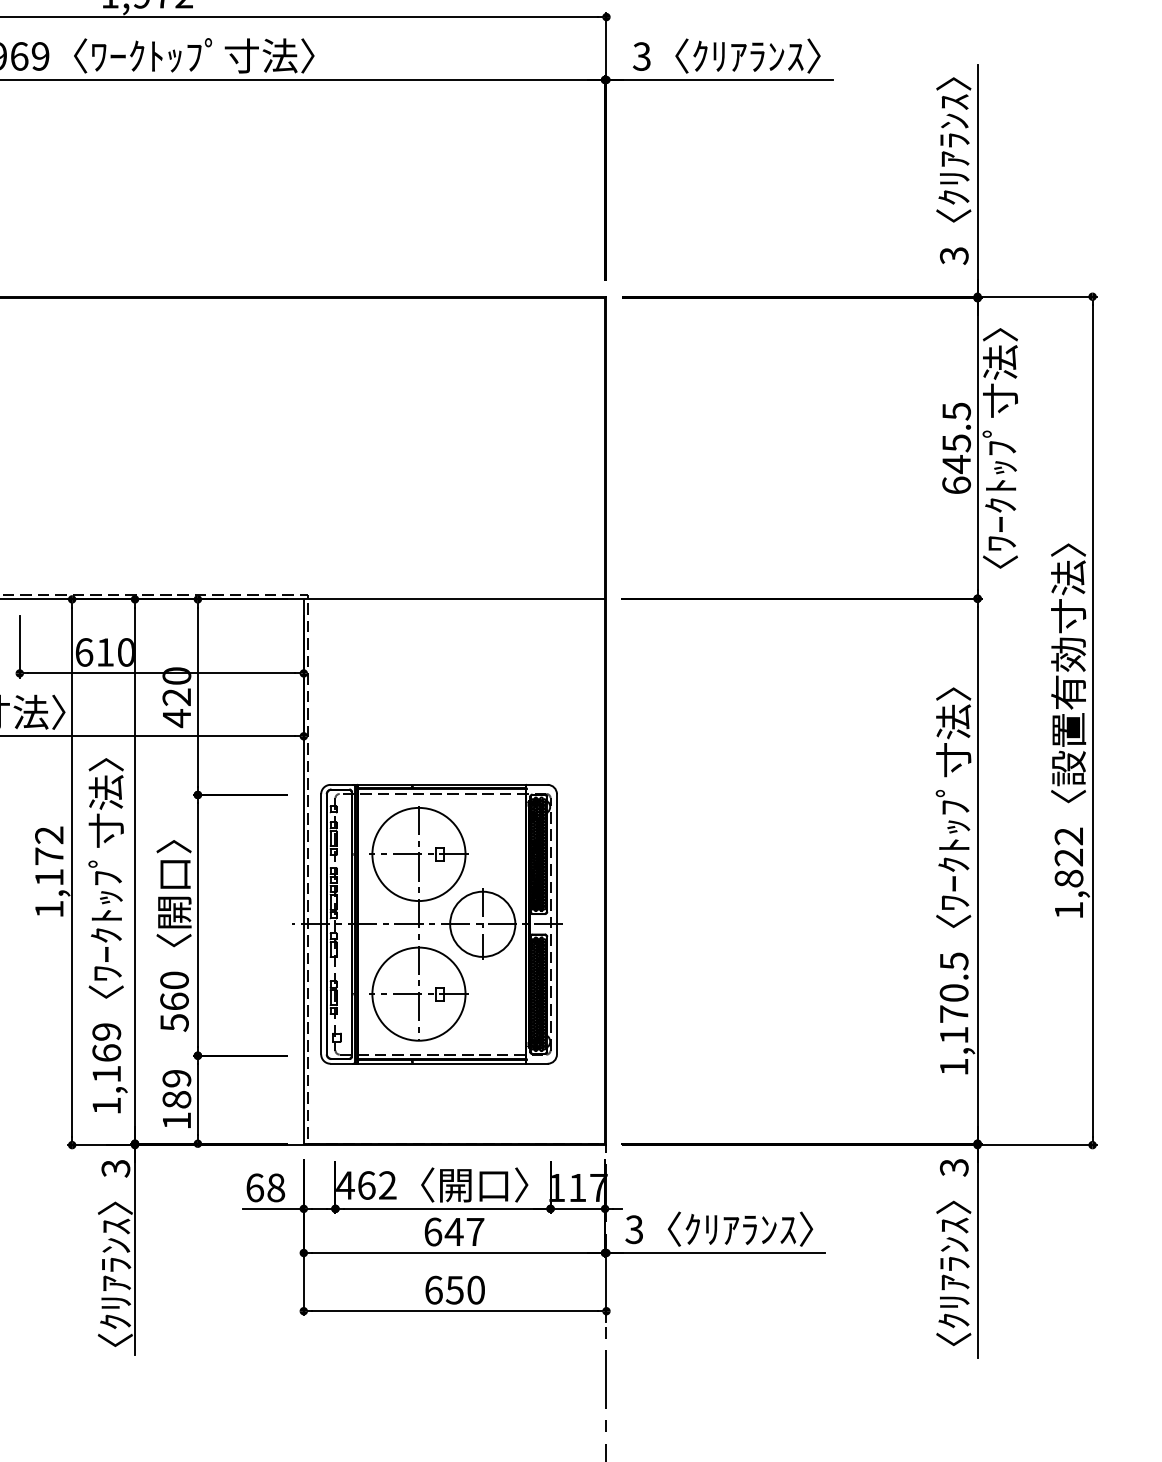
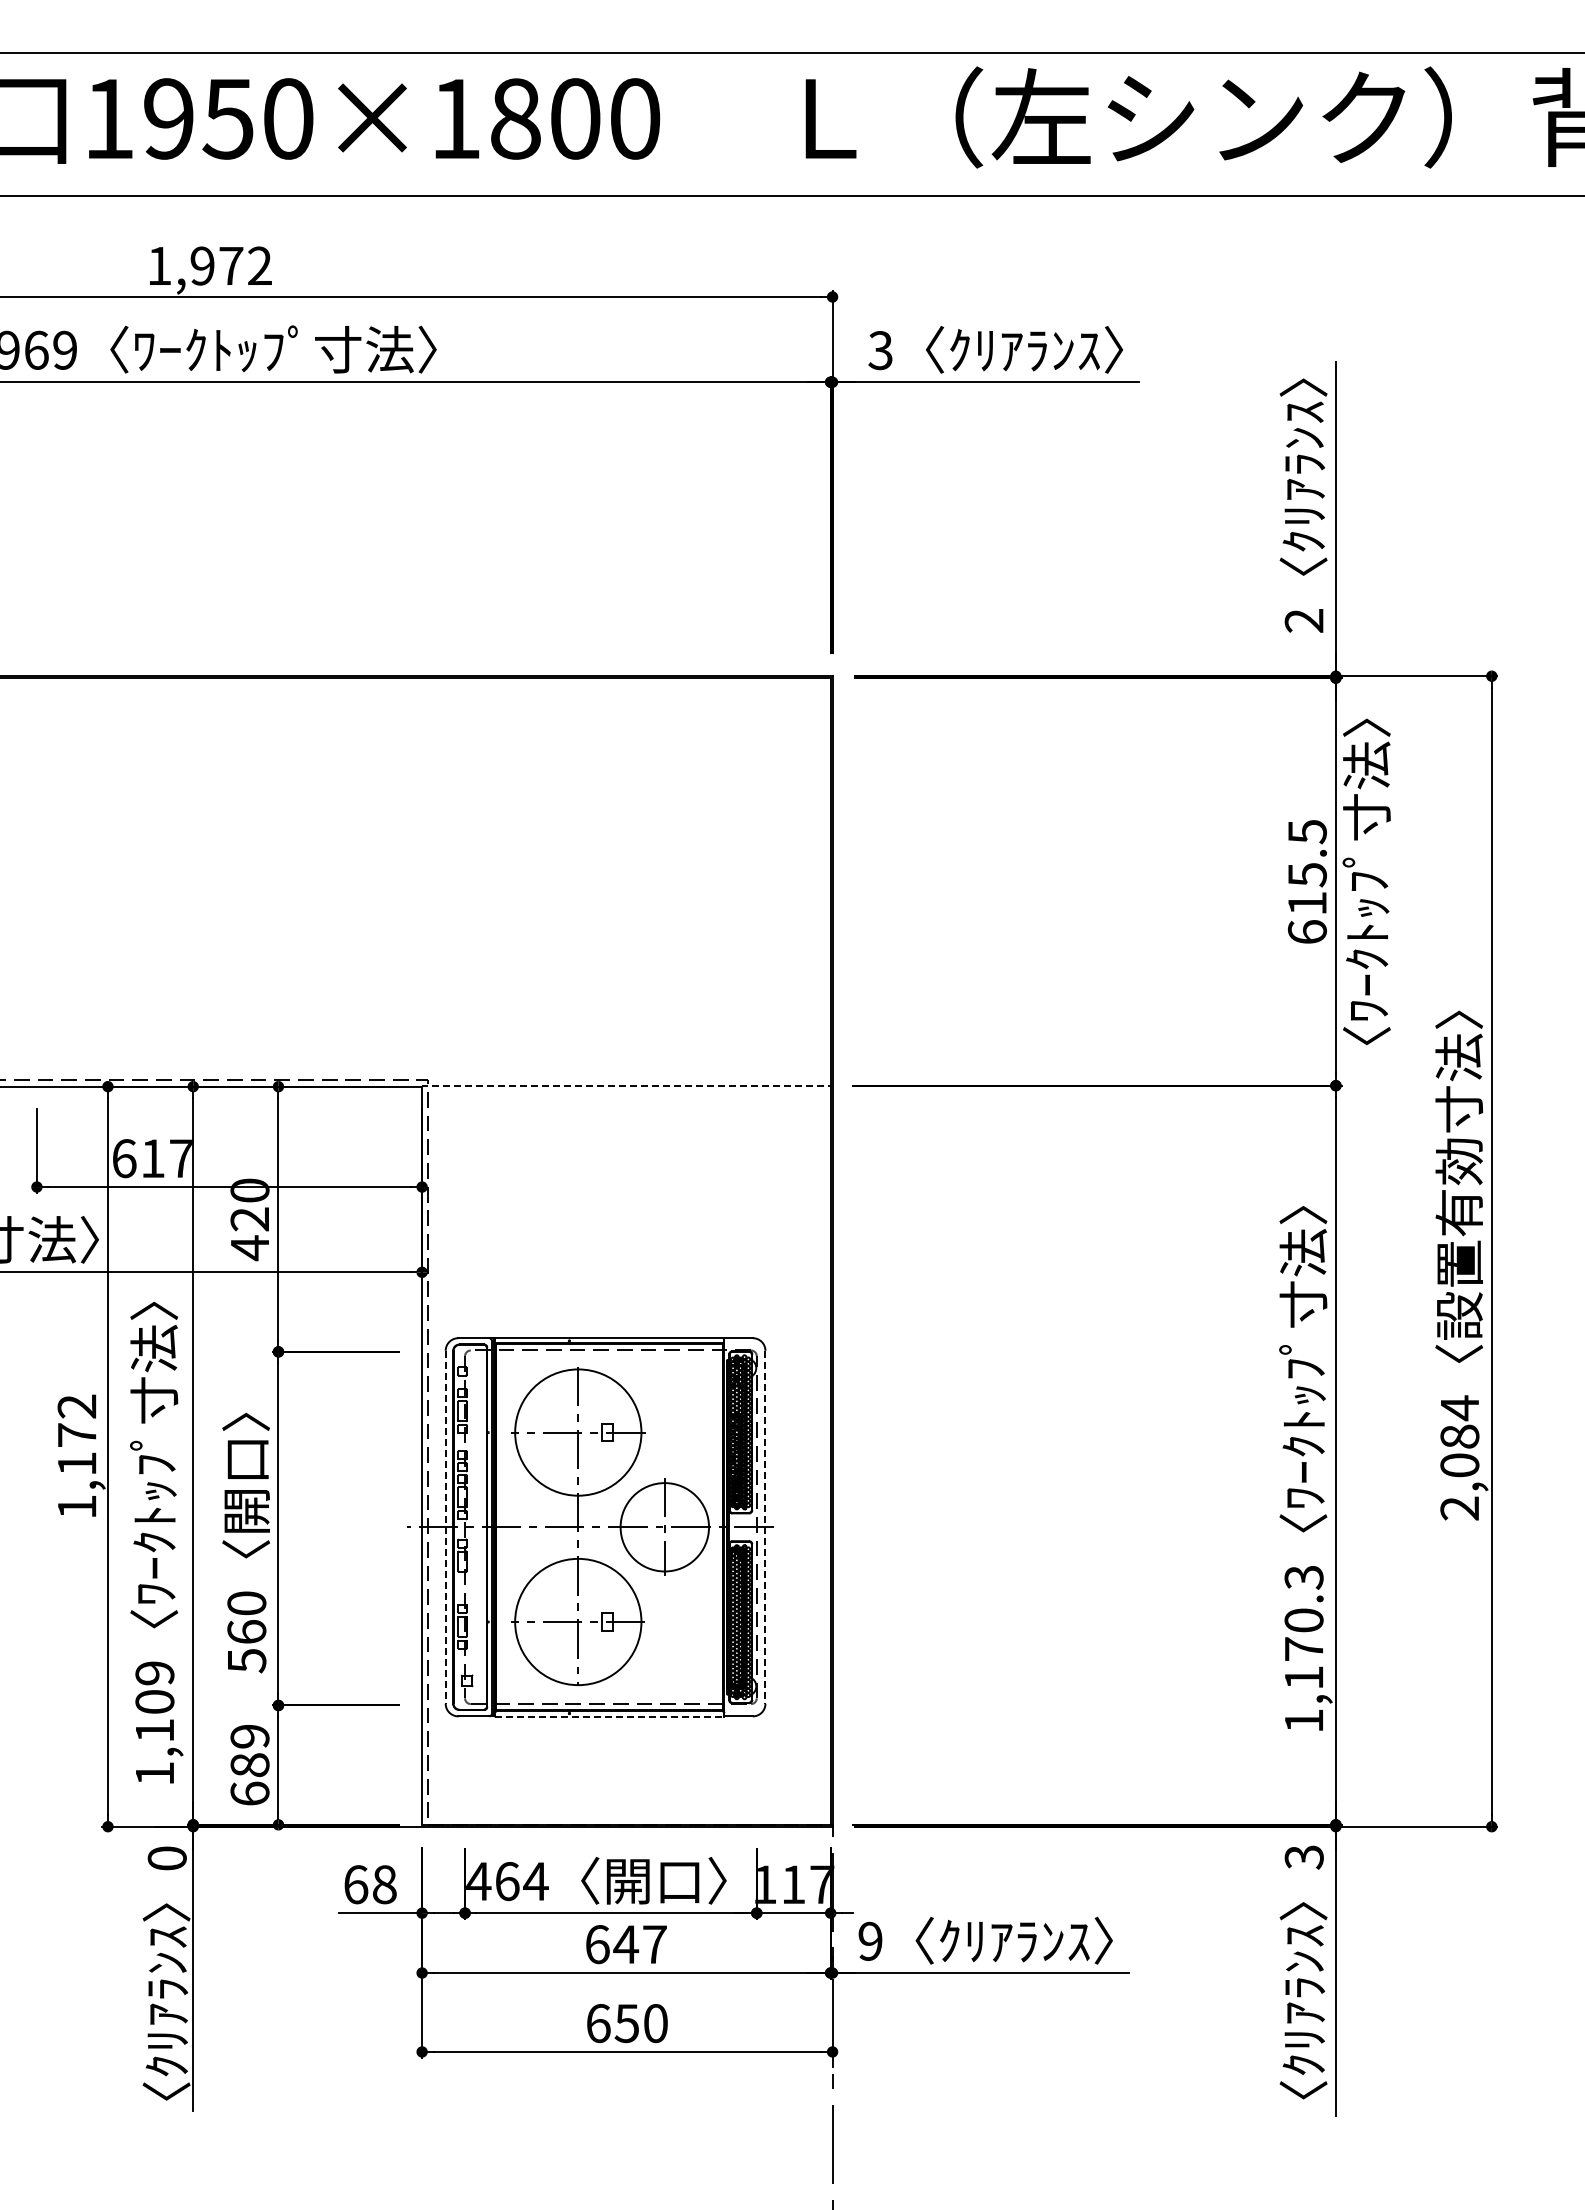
text: (953, 256) -> (1303, 621), 3 -> 2
text: (956, 464) -> (1307, 903), 645.5 -> 615.5
line: (453, 598) -> (625, 1085), solid -> dashed
text: (125, 652) -> (180, 1158), 610 -> 617
text: (1068, 872) -> (1459, 1457), 1,822 -> 2,084
line: (321, 924) -> (445, 1527), solid -> dashed
line: (557, 924) -> (765, 1527), solid -> dashed
text: (953, 961) -> (1303, 1577), 1,170.5 -> 1,170.3
text: (106, 1052) -> (154, 1701), 1,169 -> 1,109
line: (441, 1063) -> (609, 1716), solid -> dashed
text: (176, 1120) -> (249, 1793), 189 -> 689
text: (115, 1168) -> (166, 1858), 3 -> 0
text: (387, 1185) -> (535, 1881), 462 -> 464
text: (634, 1229) -> (870, 1941), 3 -> 9

